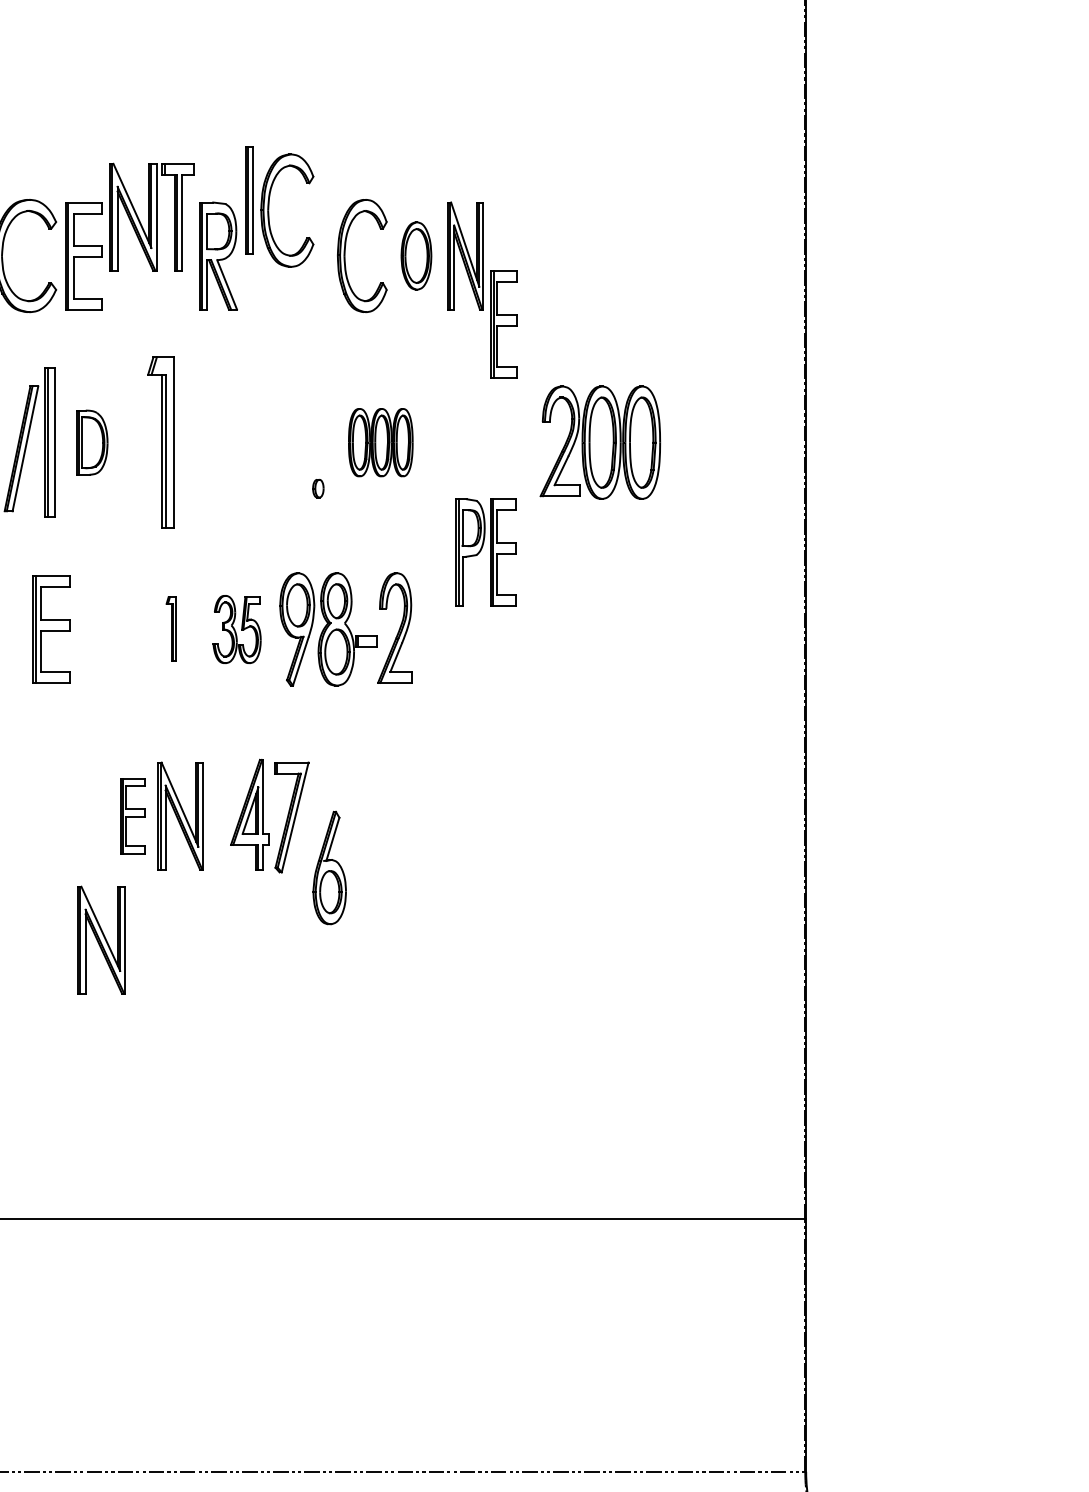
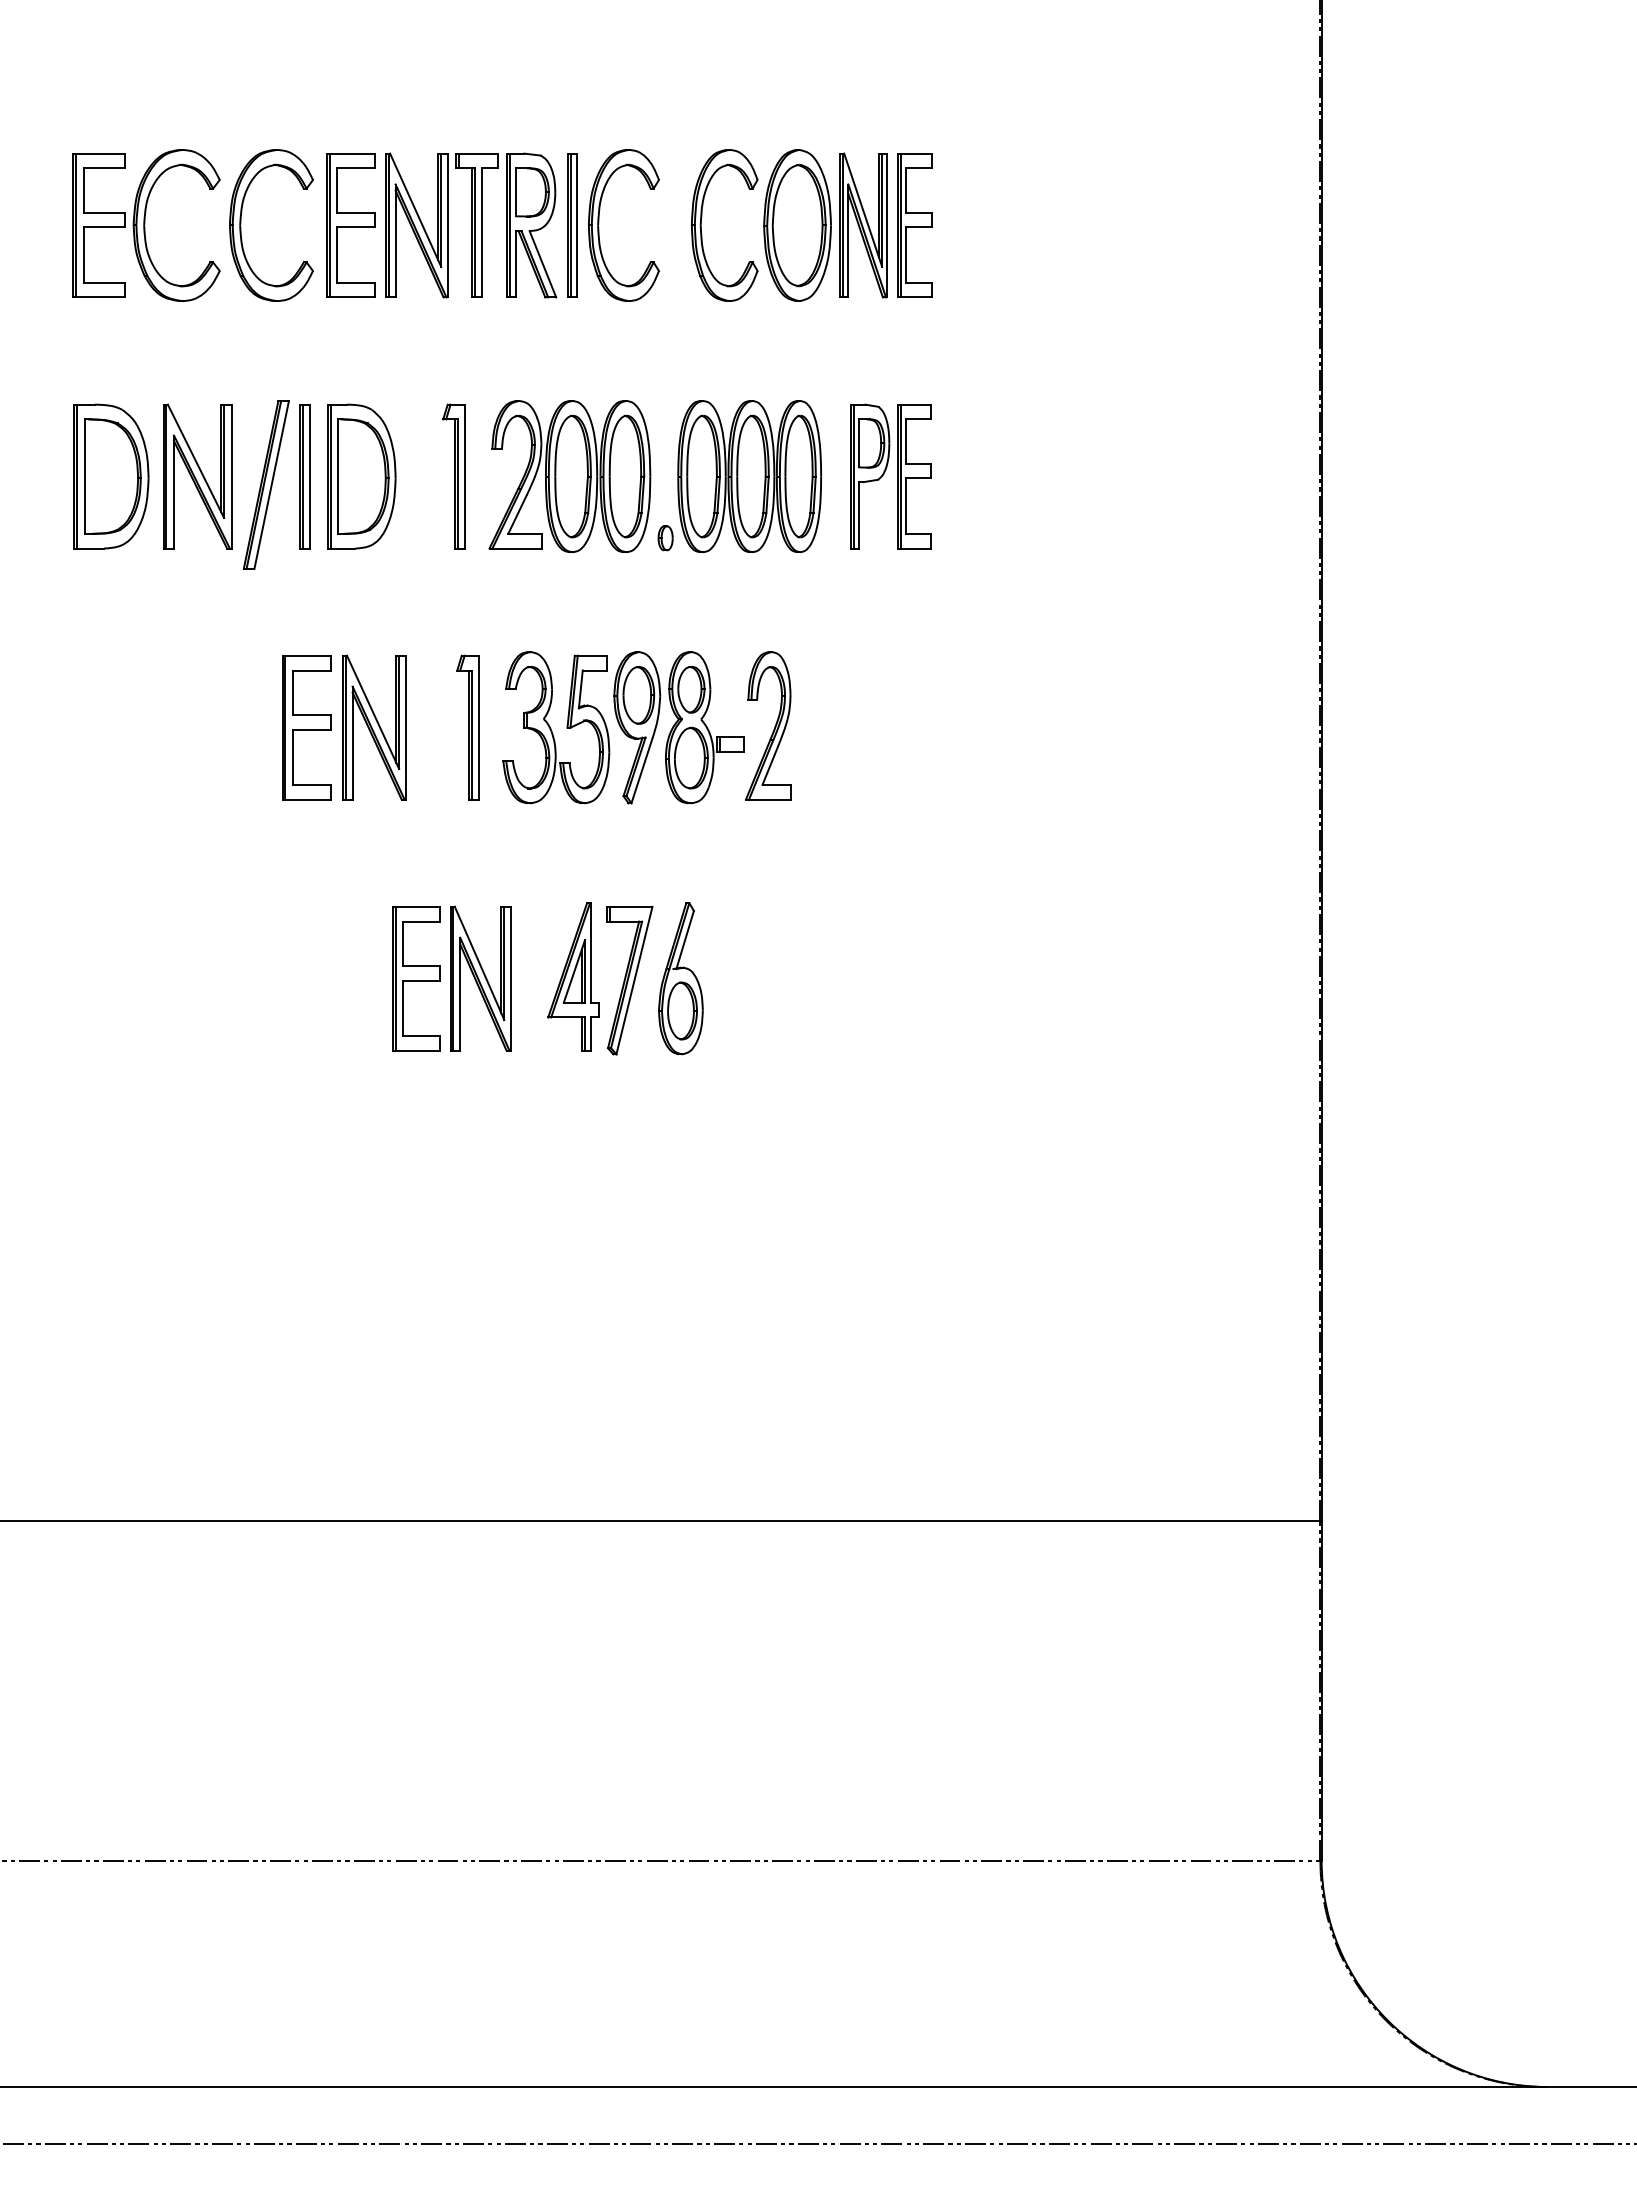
part: (249, 200) -> (572, 225), moved
part: (269, 209) -> (599, 224), moved
part: (151, 217) -> (441, 225), moved
part: (416, 255) -> (797, 225), size x1.67
part: (503, 324) -> (914, 225), moved
part: (49, 442) -> (304, 476), size x0.71
part: (92, 442) -> (361, 476), size x1.67
part: (160, 442) -> (453, 476), size x0.62
part: (380, 442) -> (749, 476), size x1.67
part: (600, 442) -> (569, 476), moved
part: (481, 551) -> (884, 474), moved
part: (171, 629) -> (467, 727), size x1.67
part: (237, 629) -> (556, 727), size x1.67
part: (133, 815) -> (416, 978), size x1.43
part: (329, 867) -> (680, 978), moved
part: (101, 940) -> (374, 727), moved

